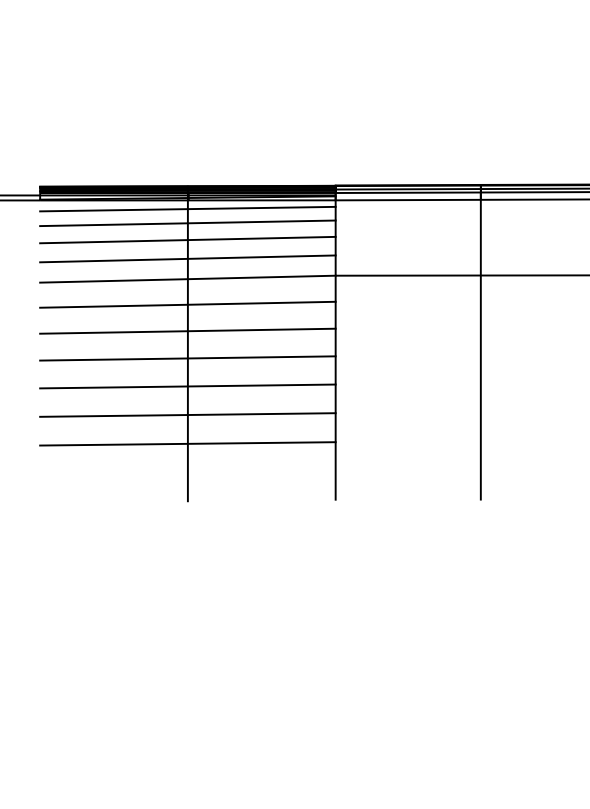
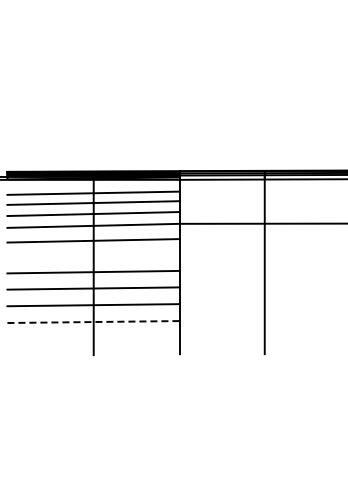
line: (187, 208) -> (93, 184), removed
line: (187, 329) -> (93, 255), removed
line: (189, 444) -> (94, 322), solid -> dashed

